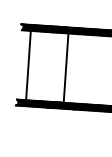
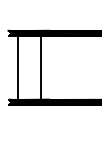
line: (65, 67) -> (40, 67), moved

